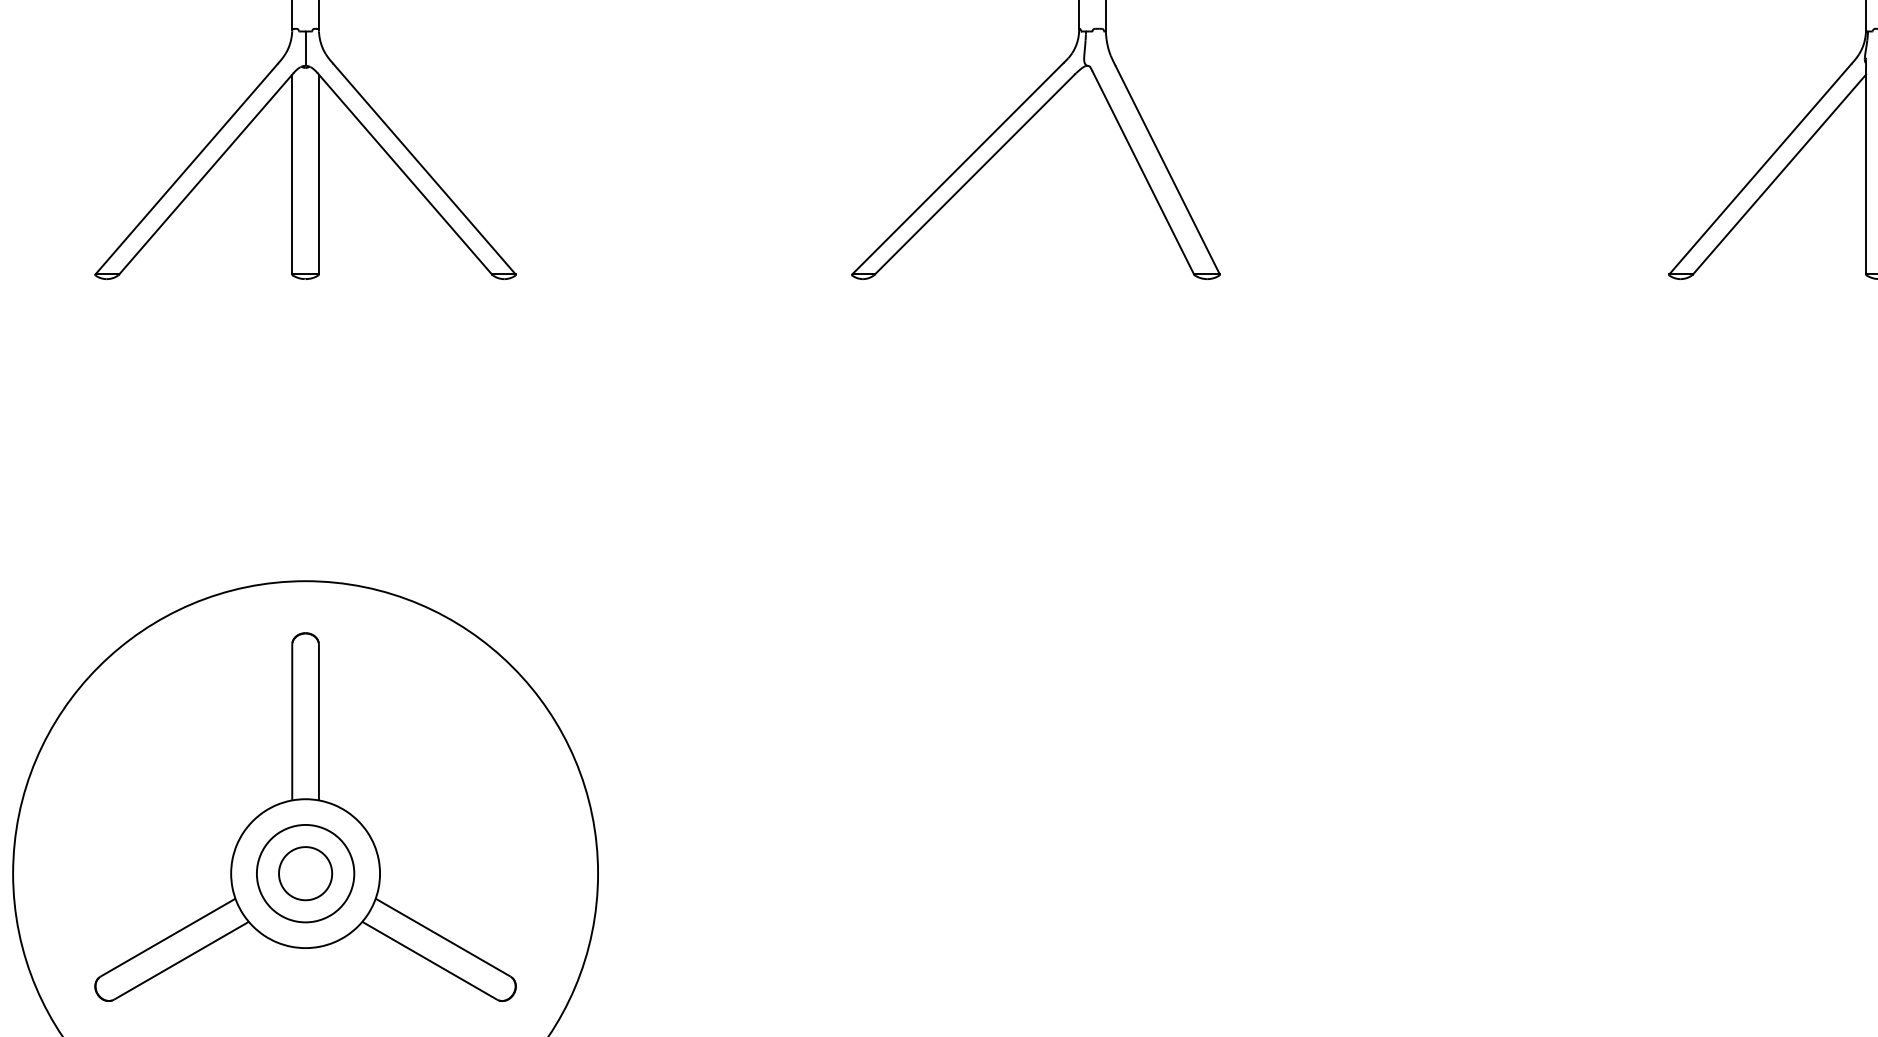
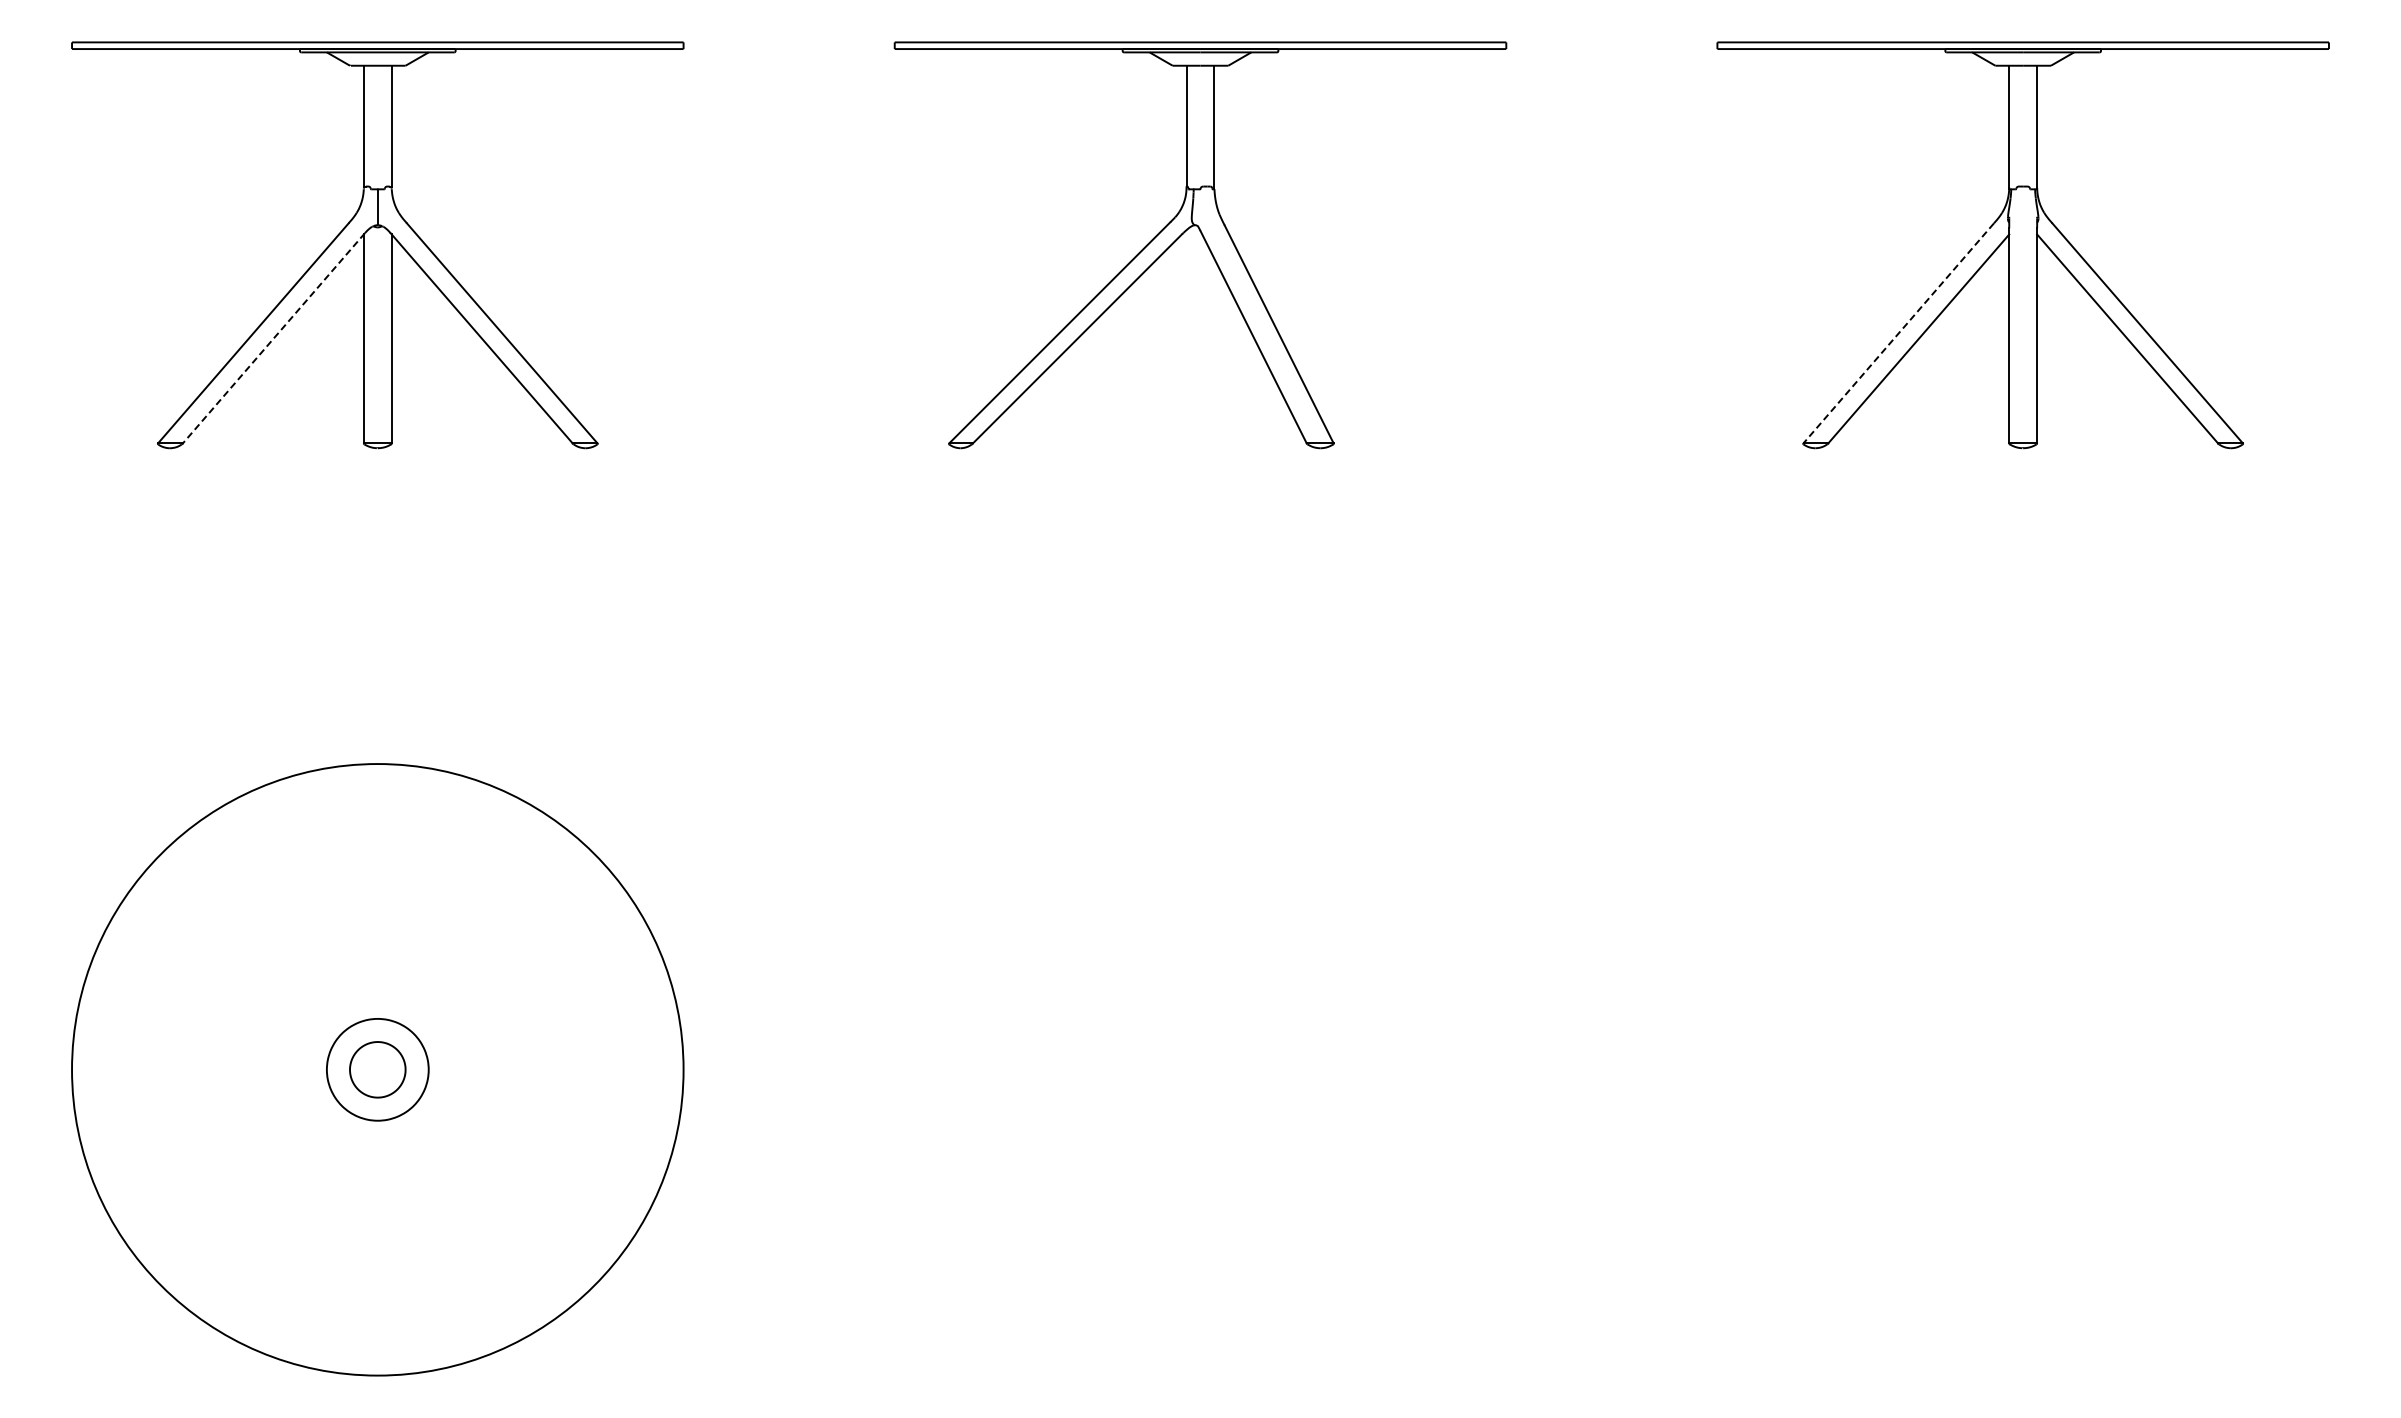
line: (1760, 169) -> (1898, 333), solid -> dashed
line: (206, 174) -> (274, 338), solid -> dashed
part: (305, 816) -> (377, 1010), removed

